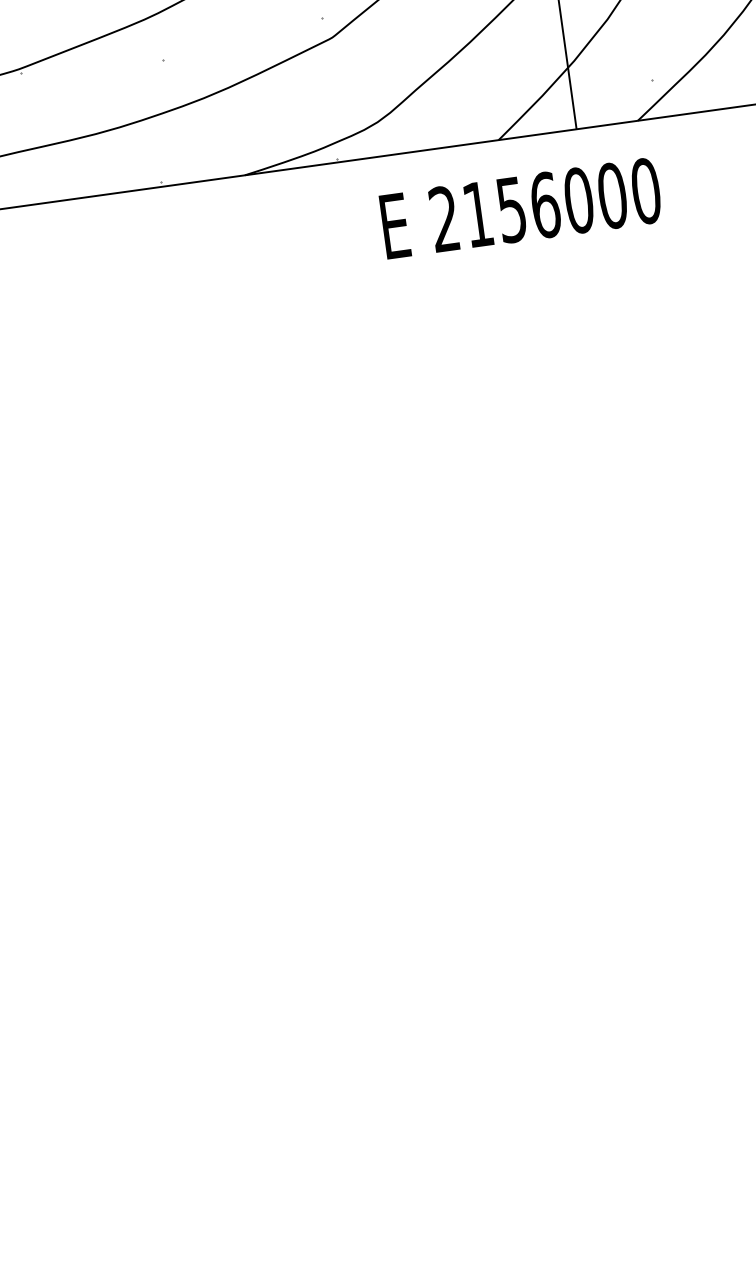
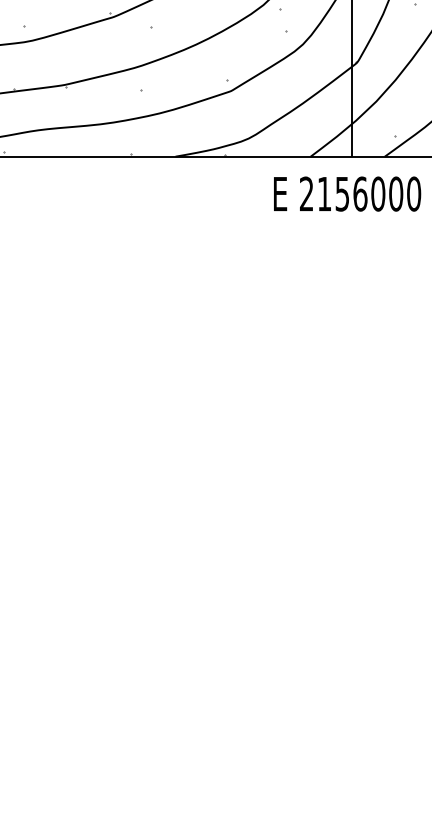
text: (520, 207) -> (347, 193), moved

